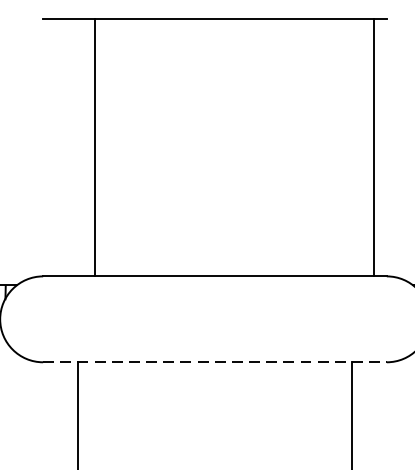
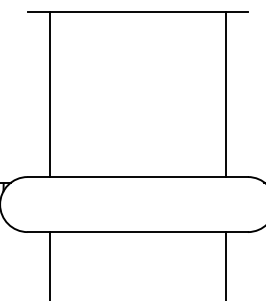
line: (94, 147) -> (49, 94), moved
line: (373, 147) -> (225, 94), moved
line: (216, 362) -> (138, 232), dashed -> solid

